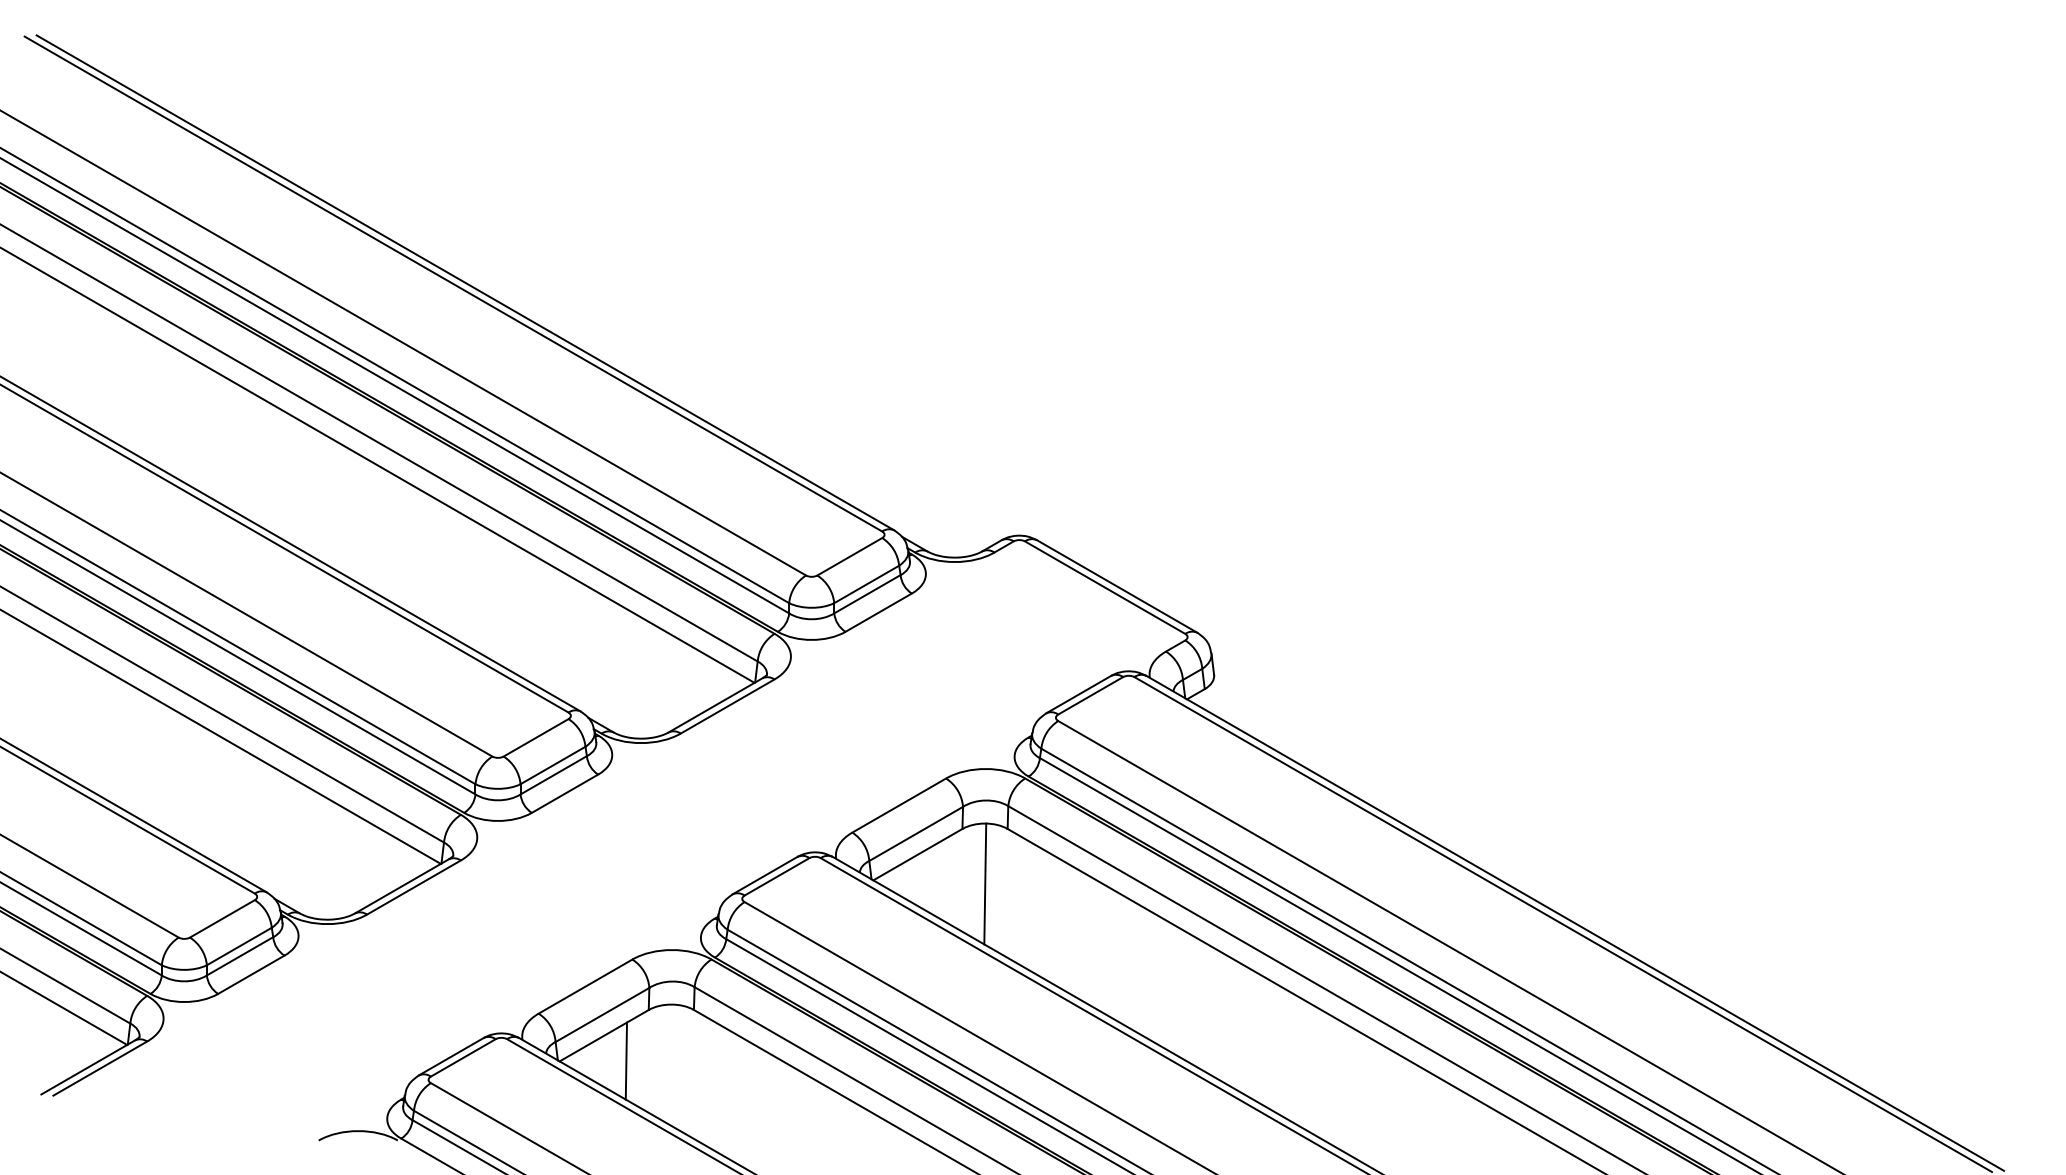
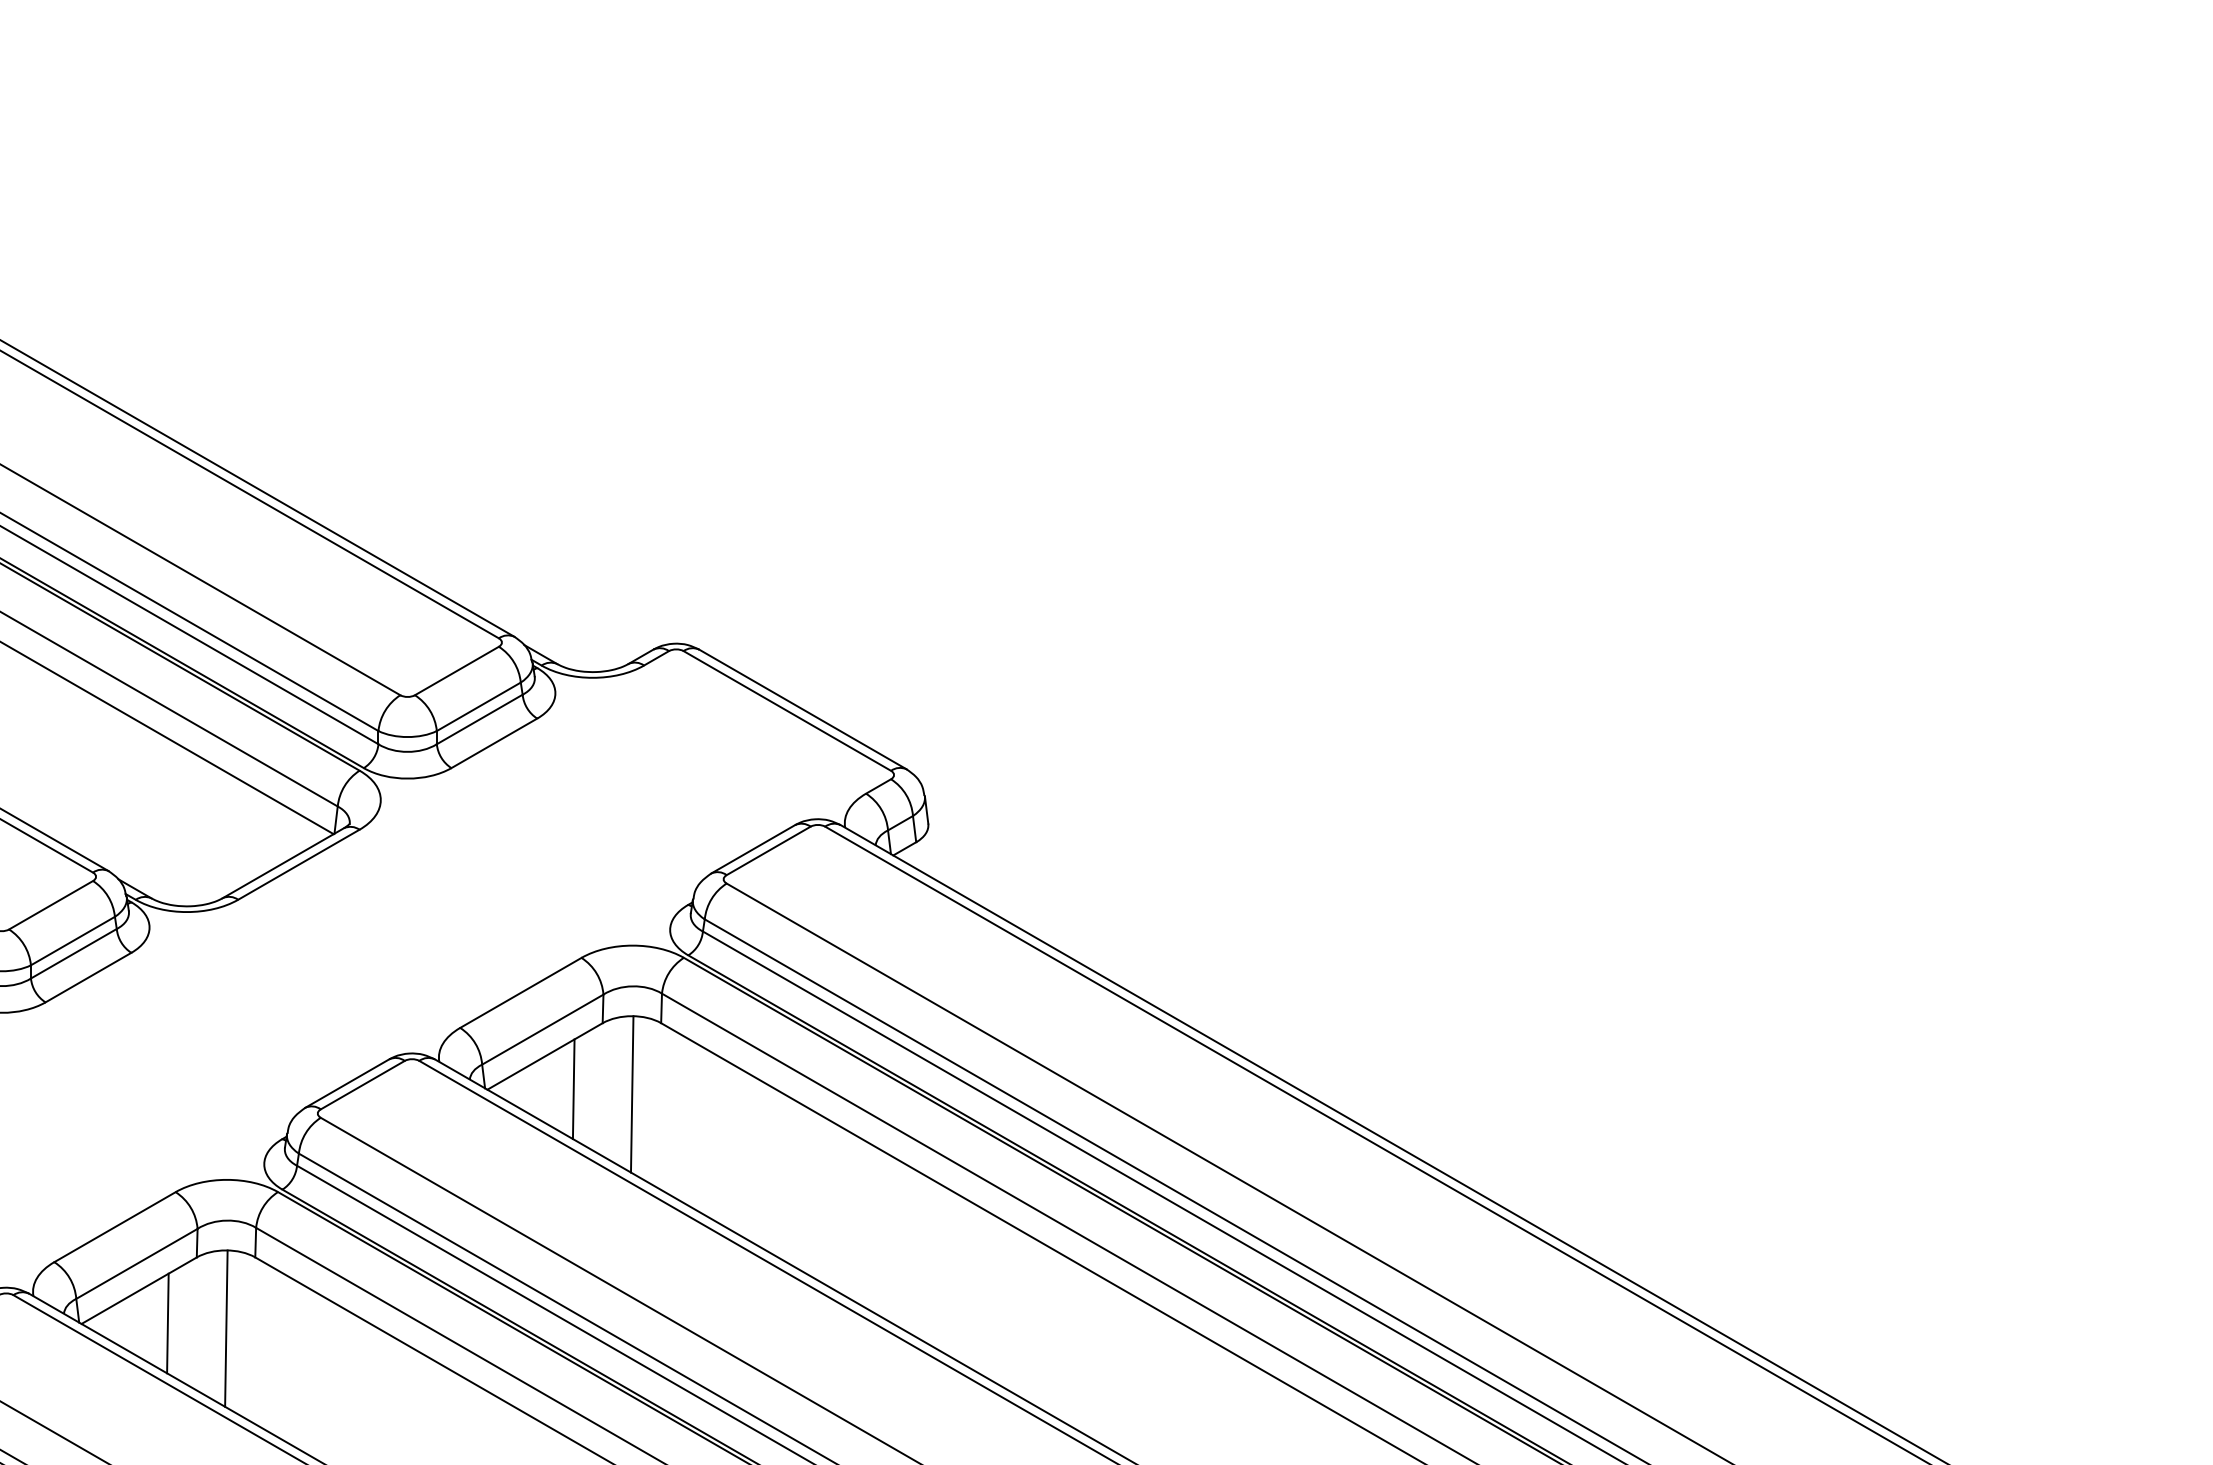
line: (939, 879) -> (572, 1088), added
line: (671, 1064) -> (226, 1327), added

